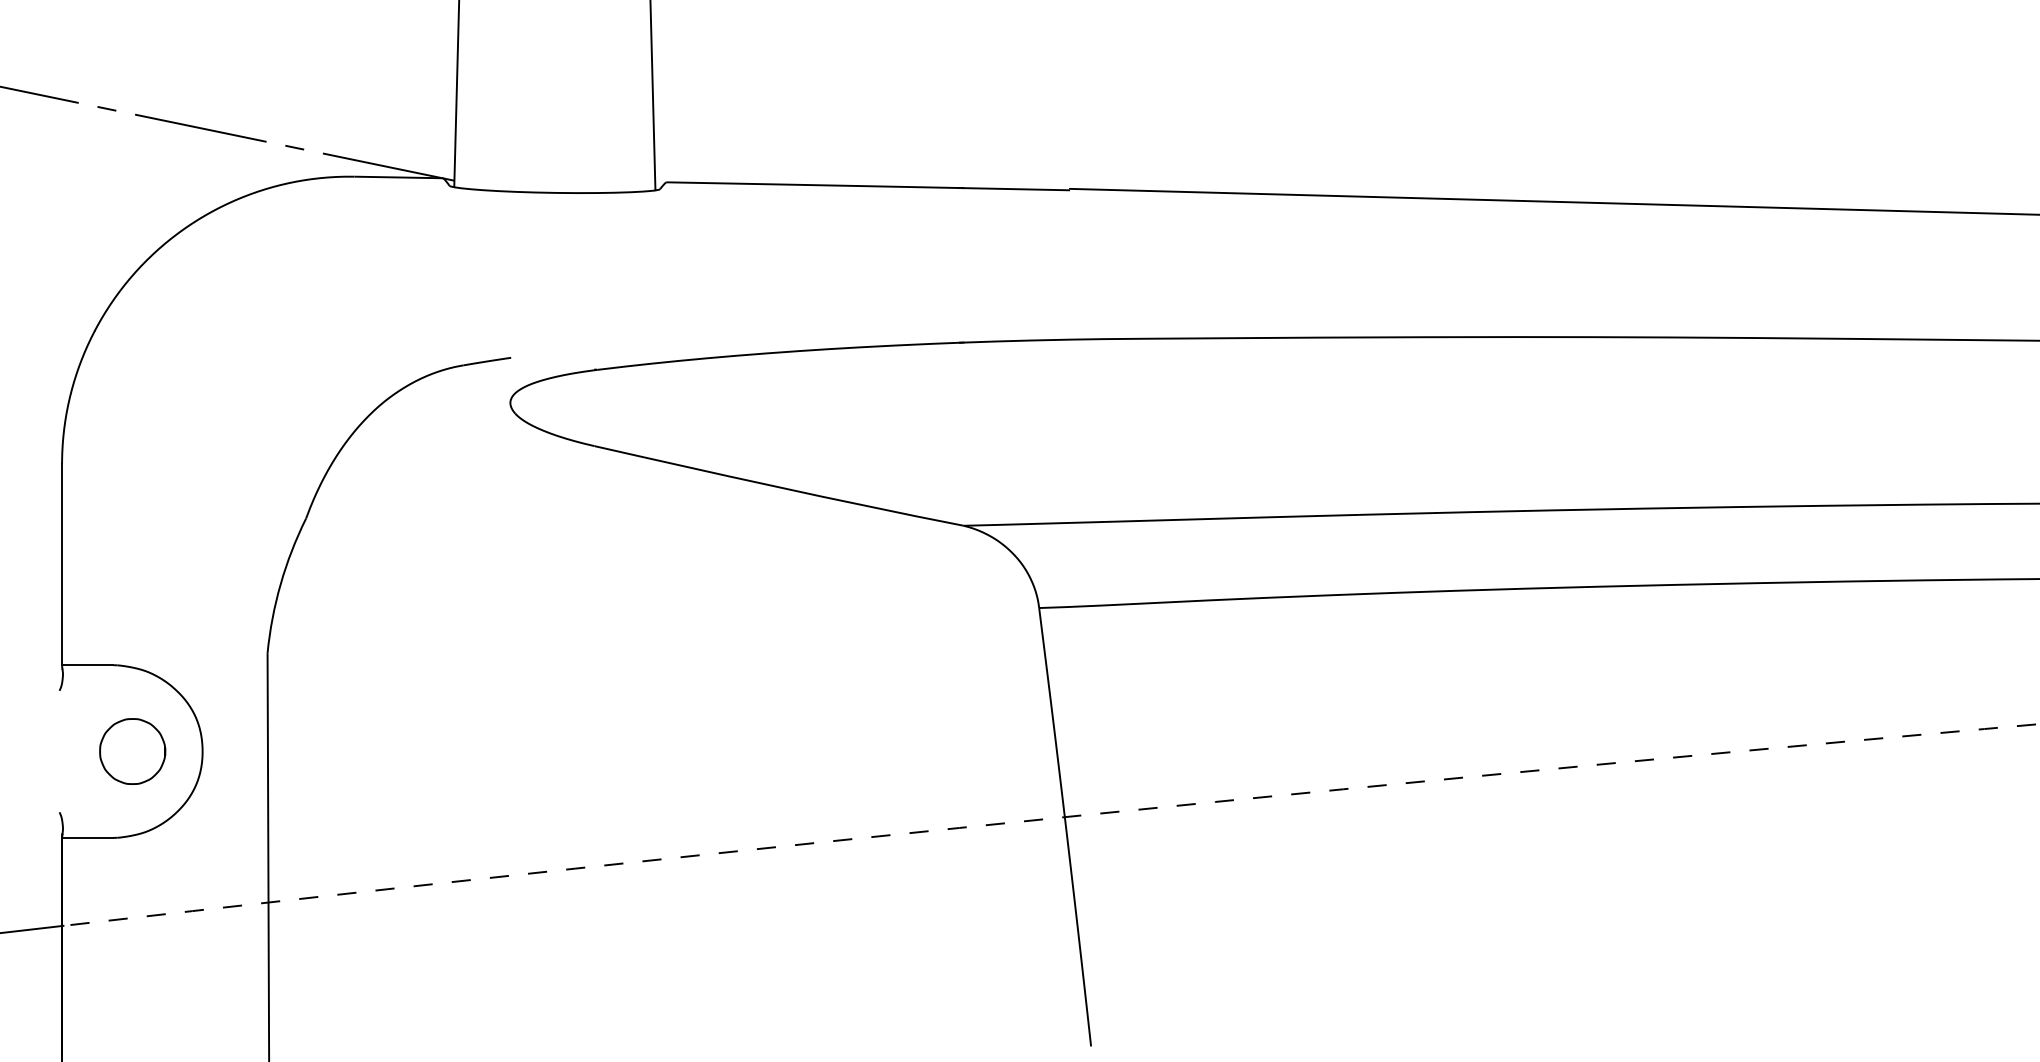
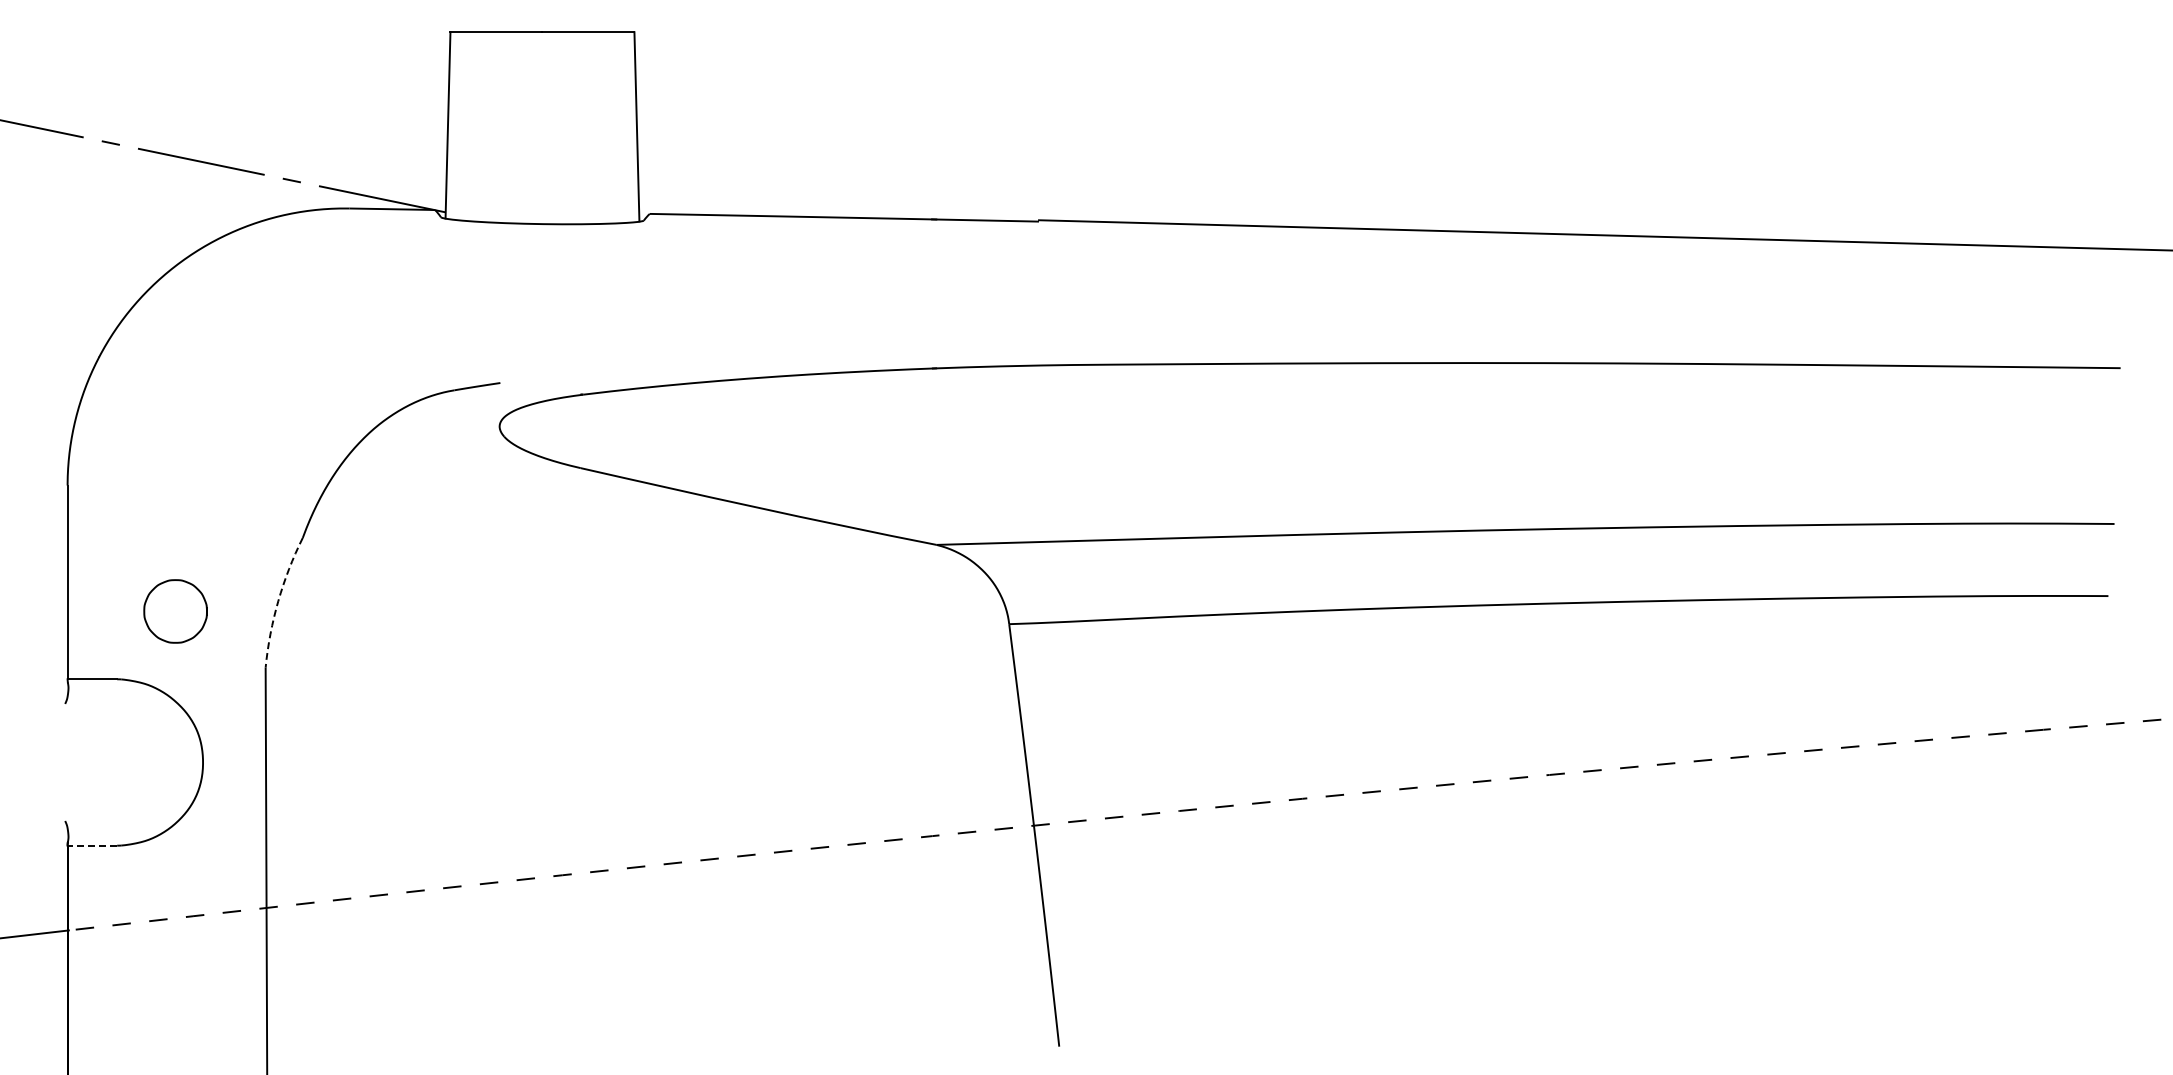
arc: (280, 584) -> (278, 601), solid -> dashed
curve: (104, 738) -> (148, 598), moved
line: (87, 837) -> (92, 845), solid -> dashed

